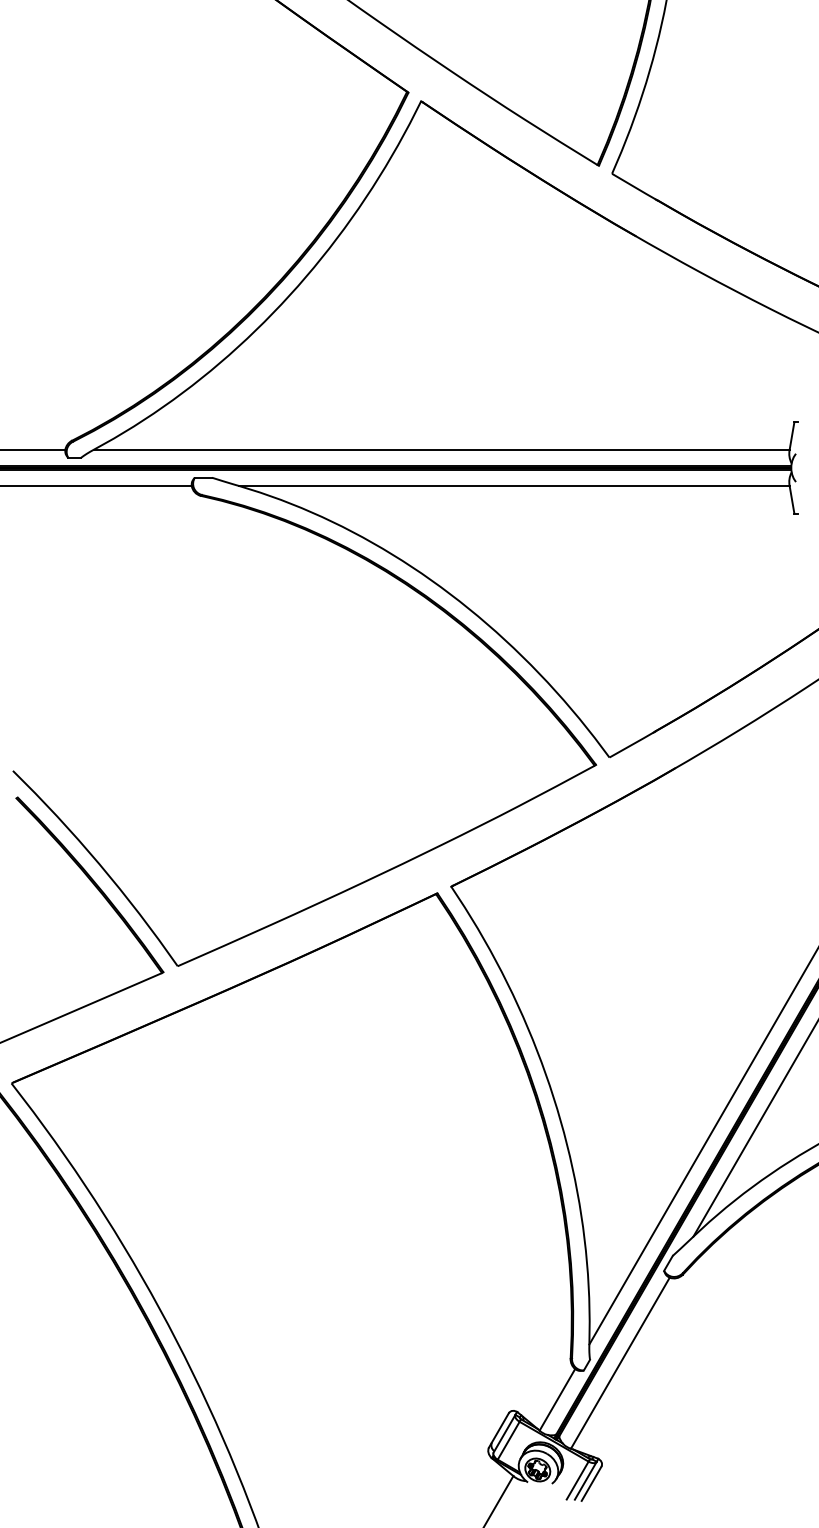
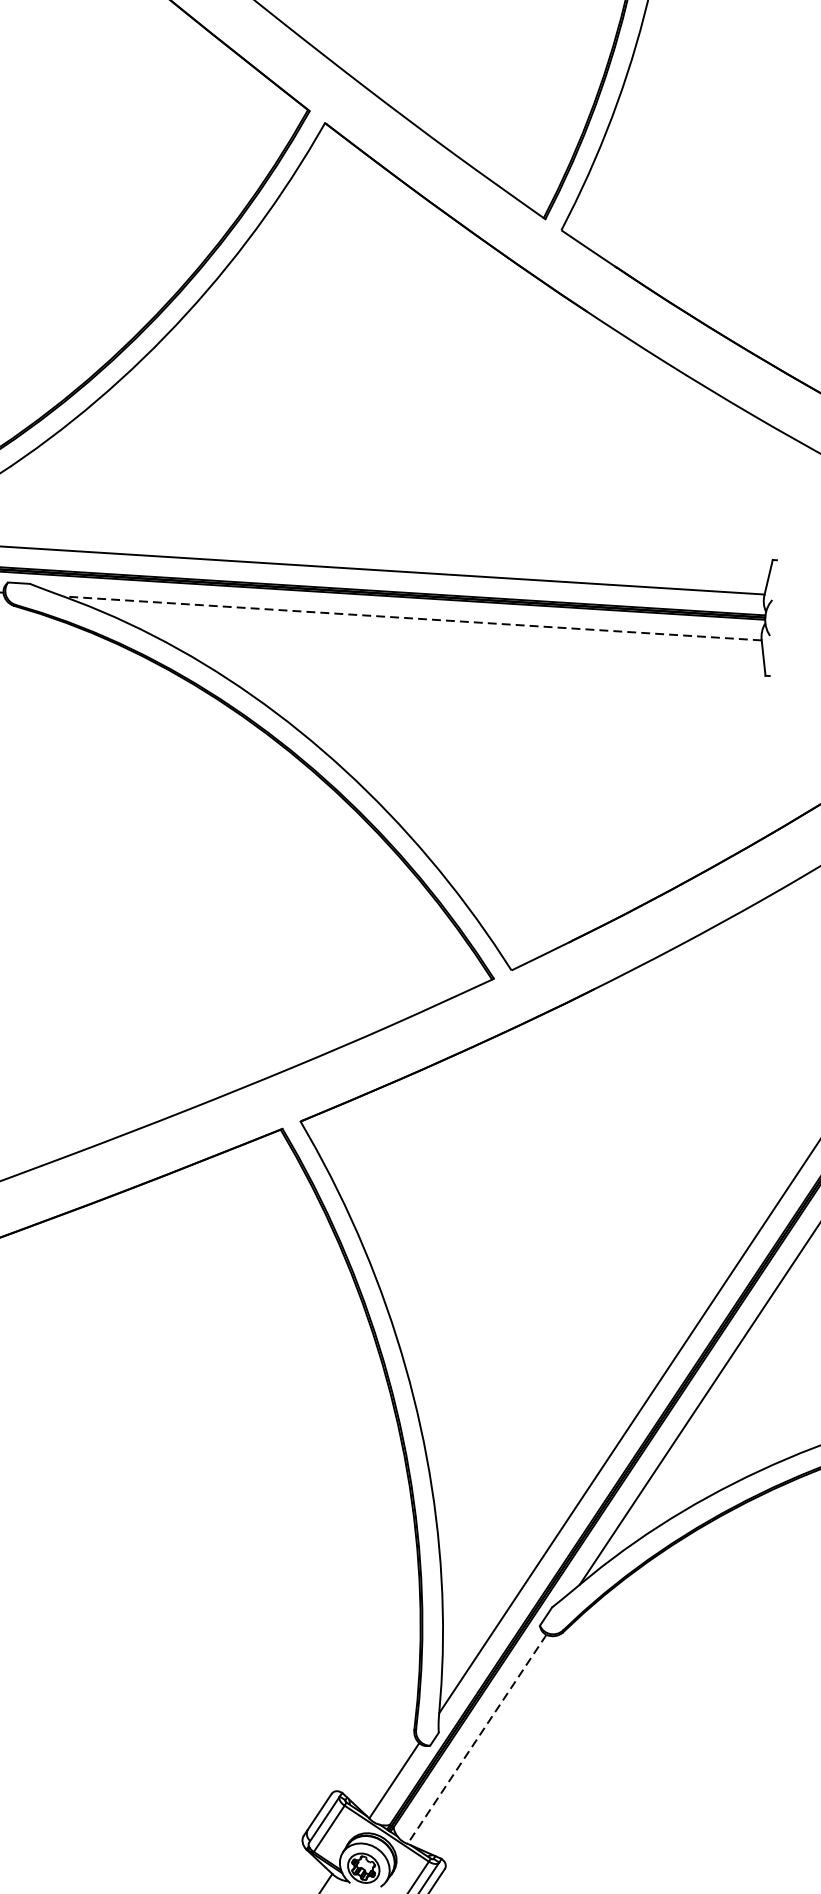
line: (513, 486) -> (411, 619), solid -> dashed
line: (620, 1363) -> (477, 1739), solid -> dashed

